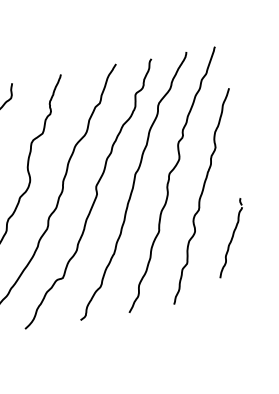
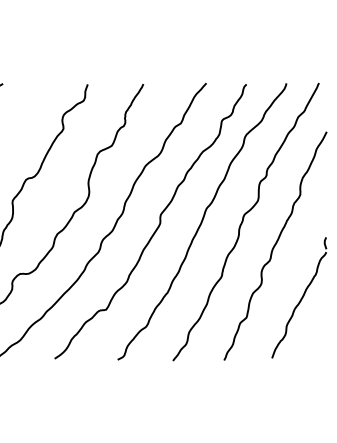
part: (230, 237) -> (299, 297), size x1.43

